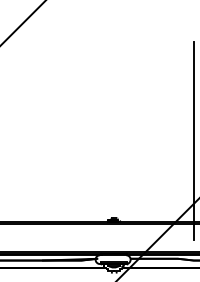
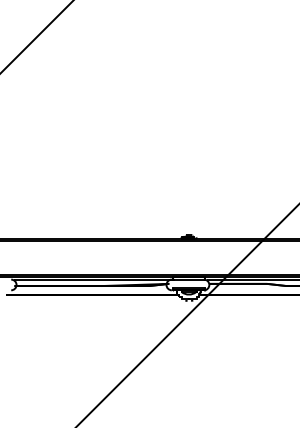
line: (194, 140) -> (287, 139), removed

